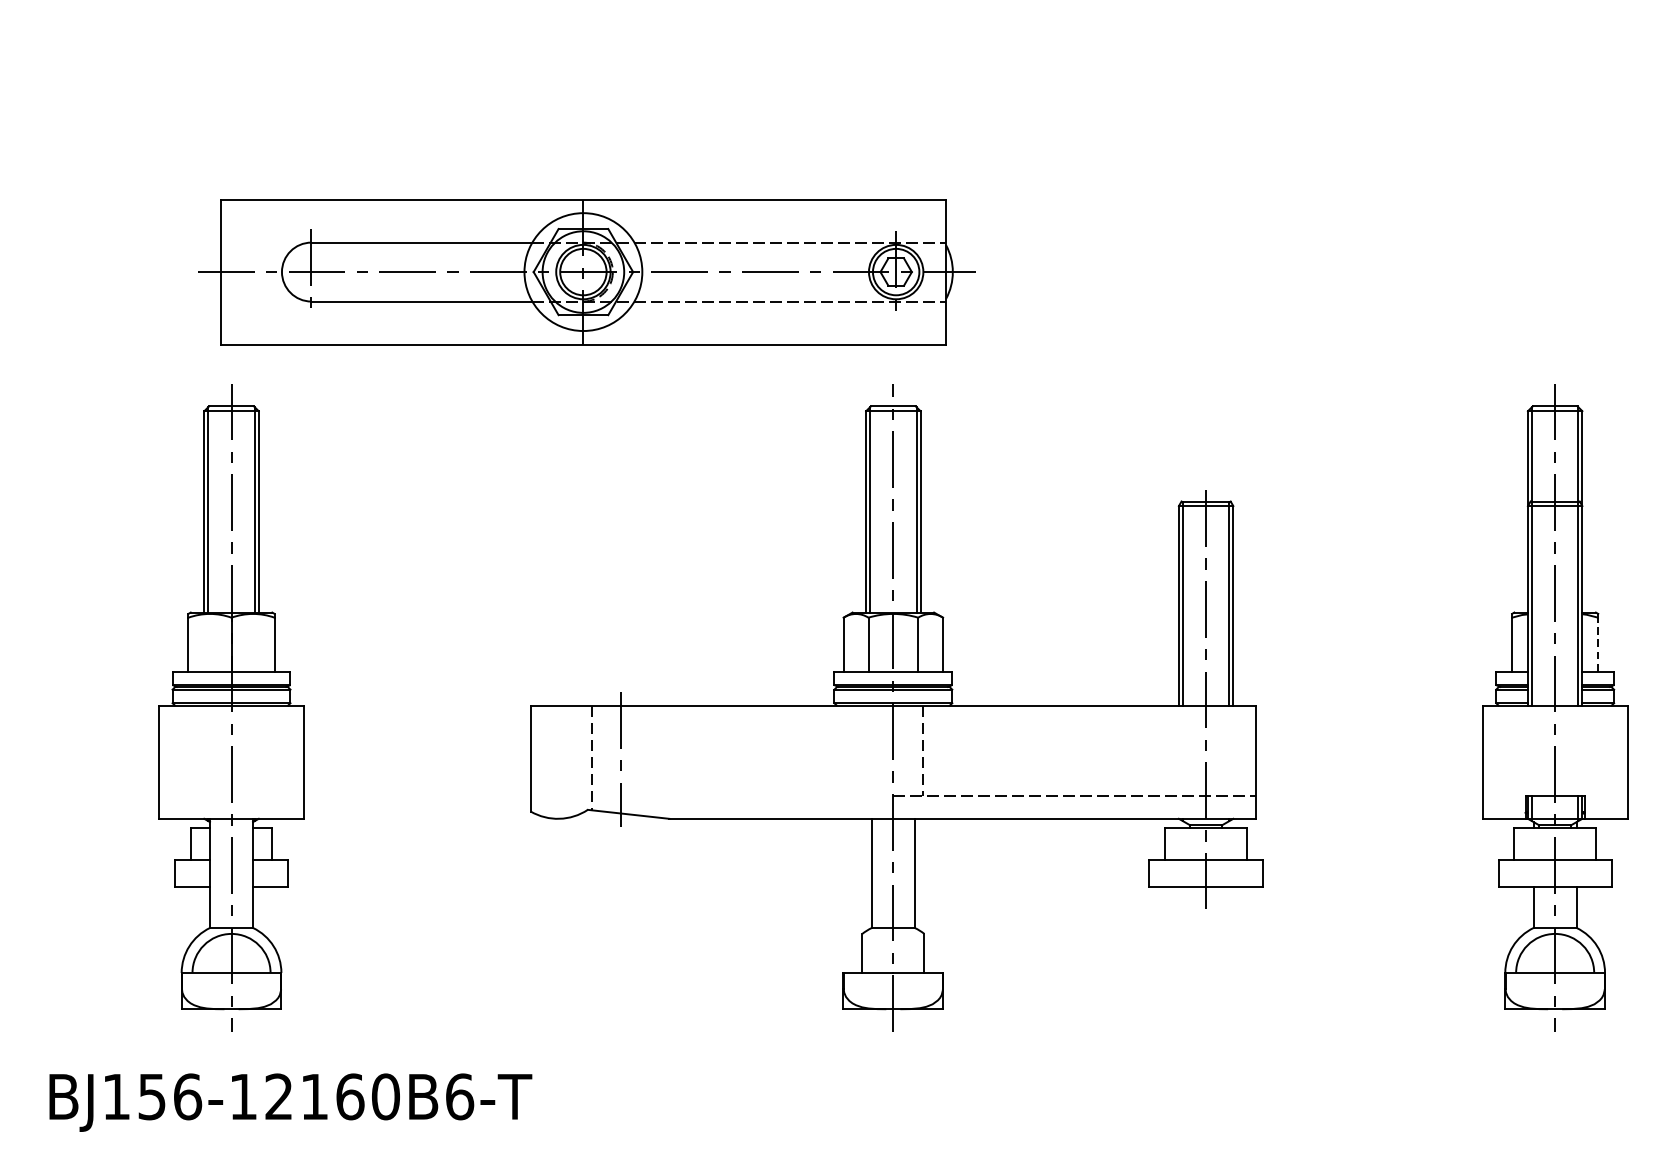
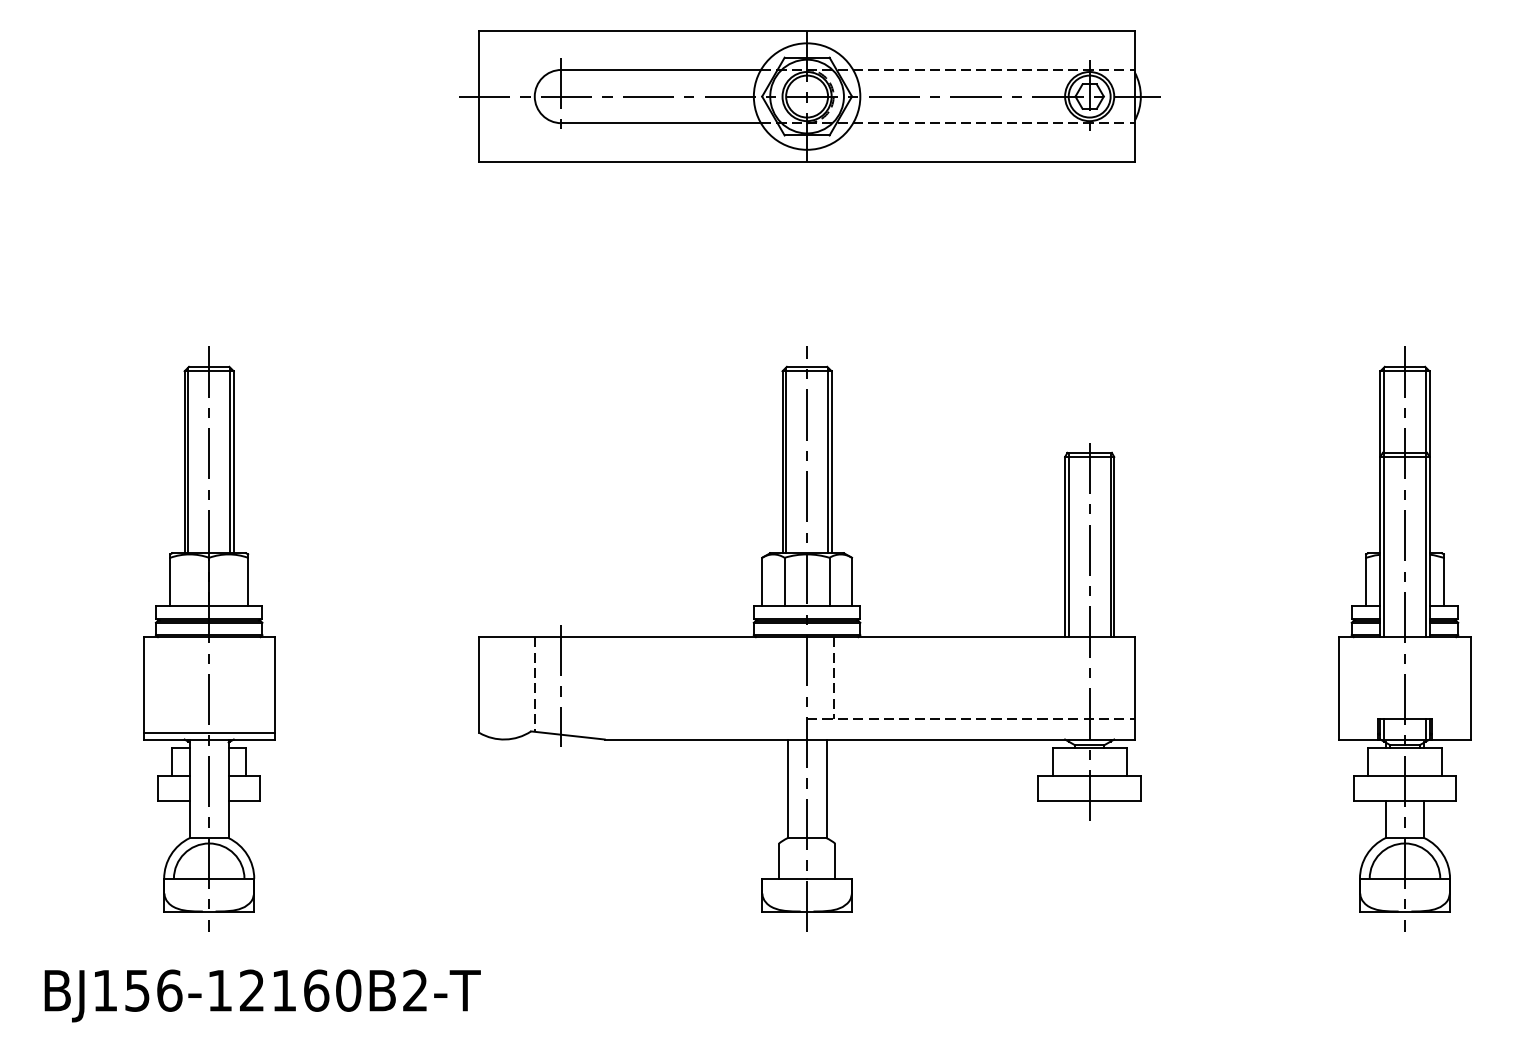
part: (586, 271) -> (809, 96), moved
line: (1597, 643) -> (1443, 581), dashed -> solid
line: (230, 811) -> (208, 732), added
text: (459, 1096) -> (415, 990), BJ156-12160B6-T -> BJ156-12160B2-T

